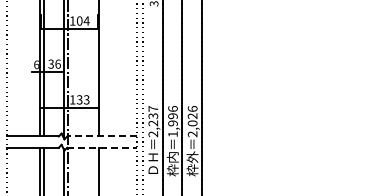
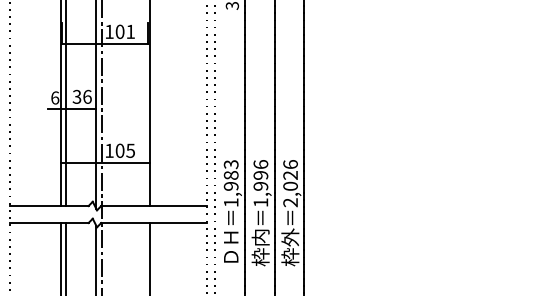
text: (86, 20) -> (130, 31), 104 -> 101
text: (82, 99) -> (124, 150), 133 -> 105
text: (153, 121) -> (231, 183), 2,237 -> 1,983
line: (102, 136) -> (154, 206), dashed -> solid
line: (102, 147) -> (154, 222), dashed -> solid

